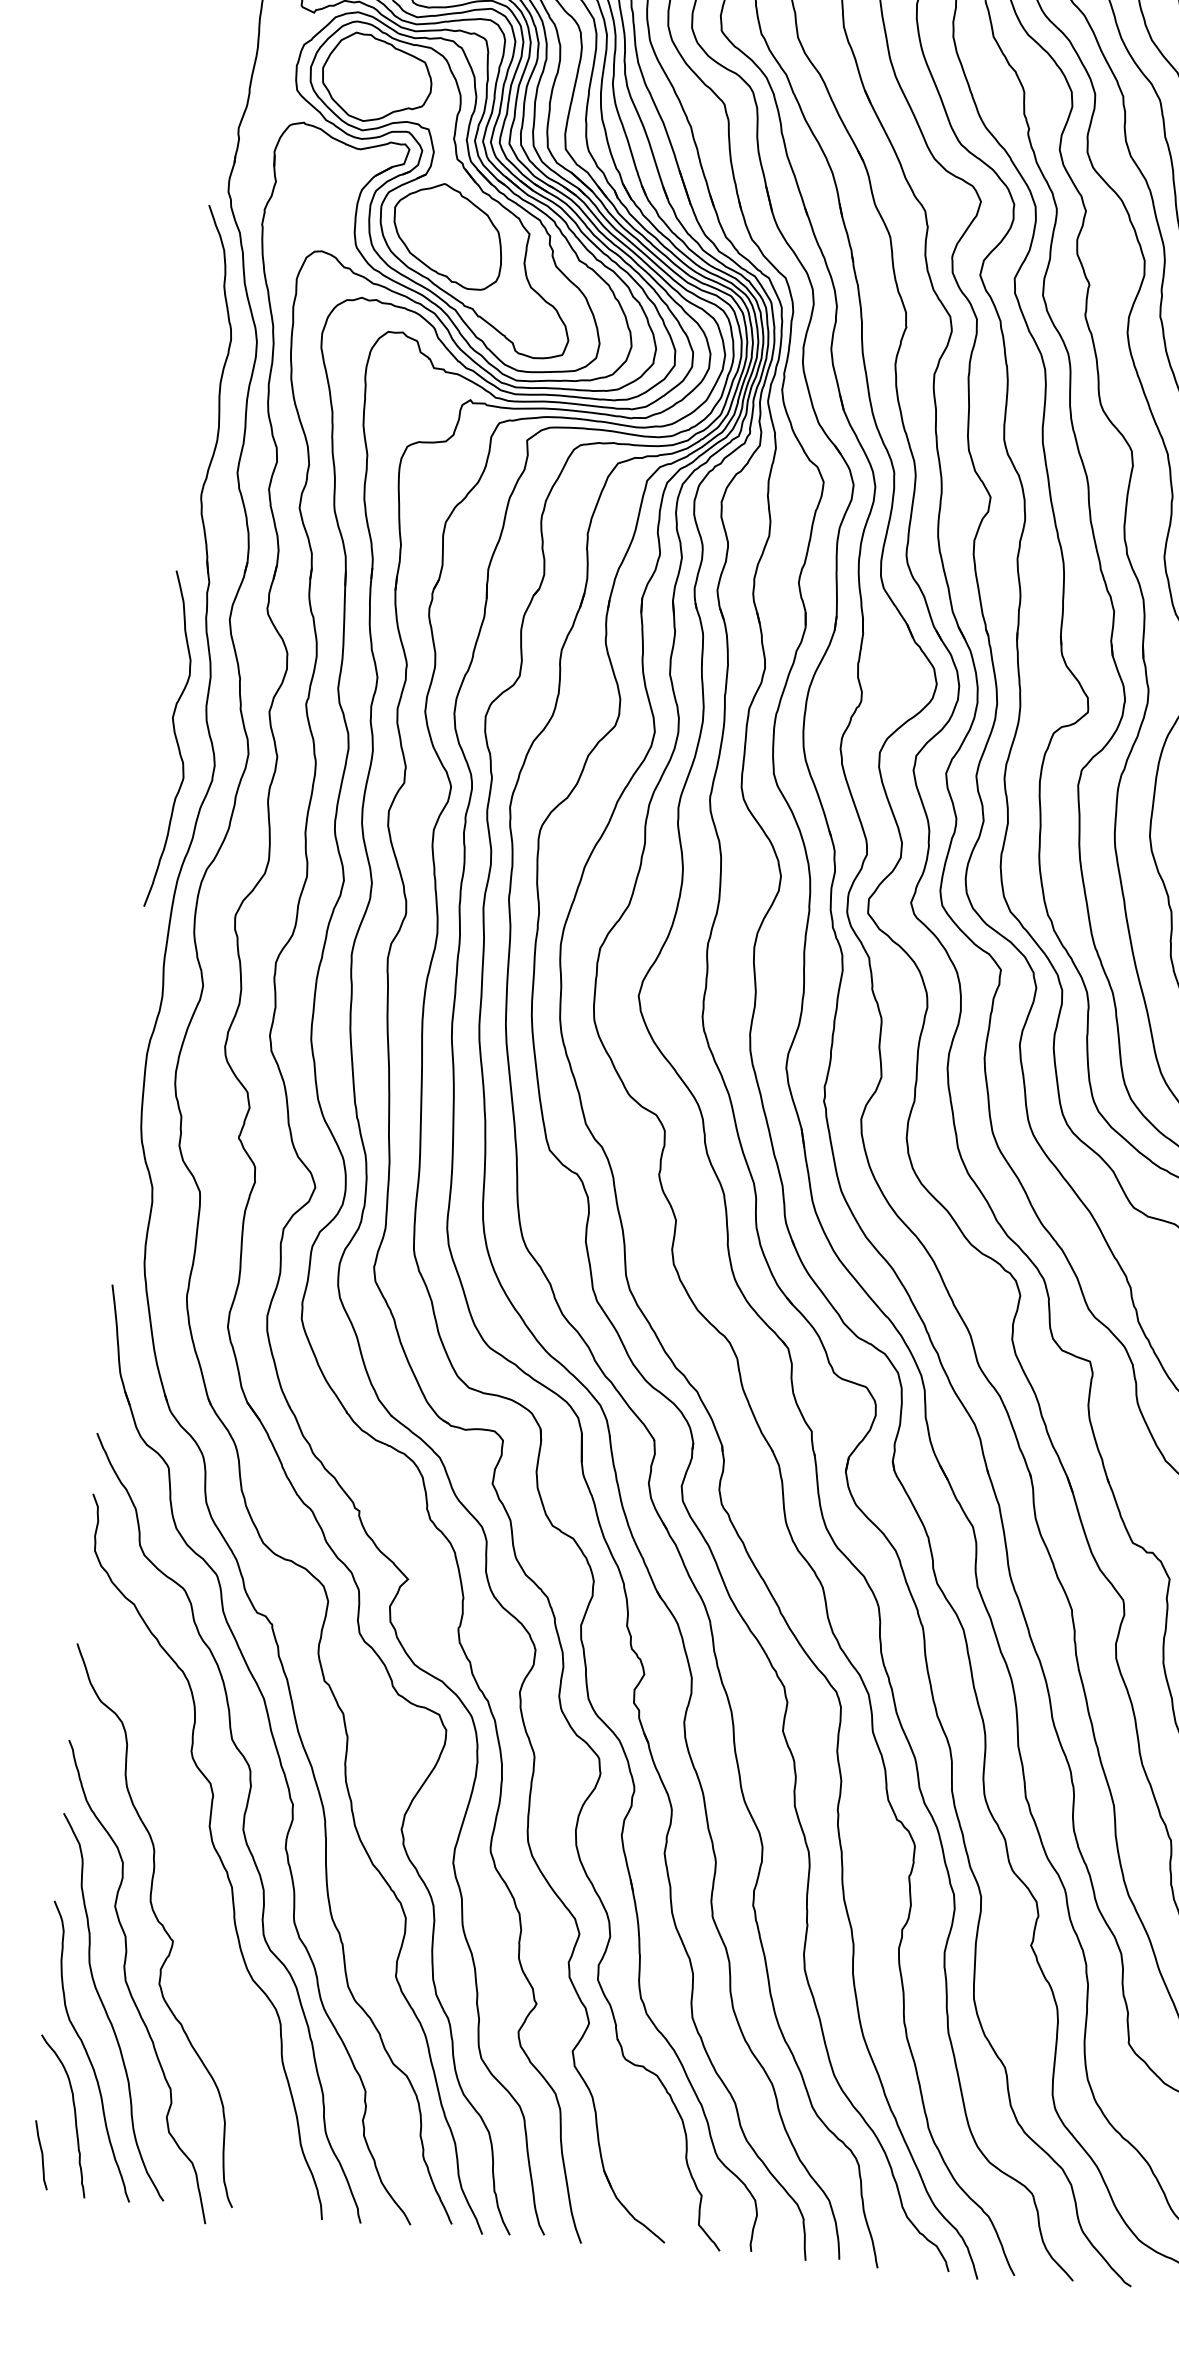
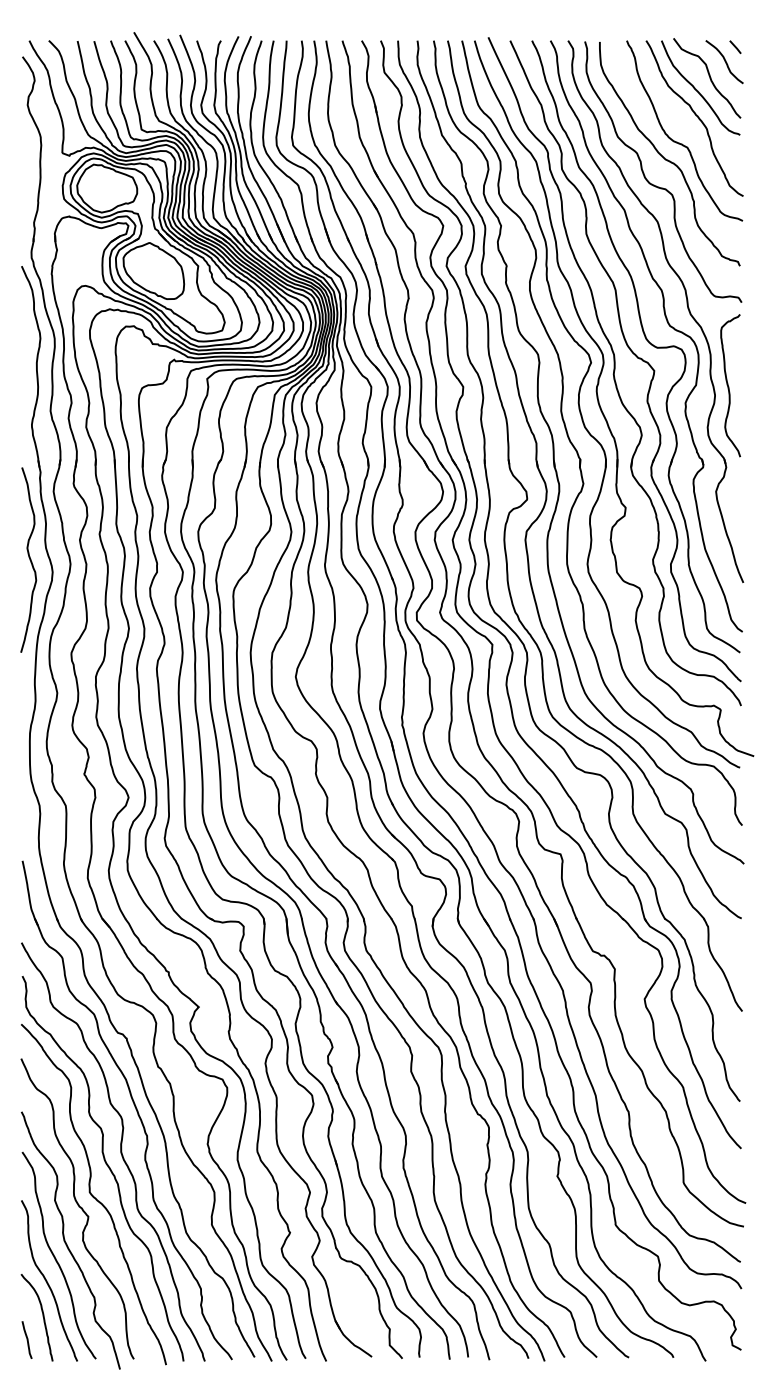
curve: (184, 1901) -> (92, 1194), added

